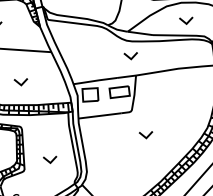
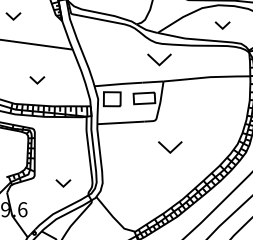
part: (131, 55) -> (159, 59), size x1.6
part: (145, 135) -> (169, 147), size x1.6
part: (50, 160) -> (63, 183), moved

